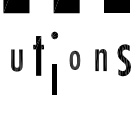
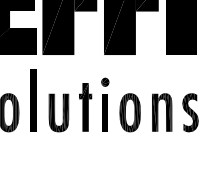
part: (16, 60) -> (58, 112), size x1.43
part: (74, 60) -> (129, 112), size x1.67
part: (101, 60) -> (162, 112), size x1.43
part: (54, 79) -> (104, 112), moved

